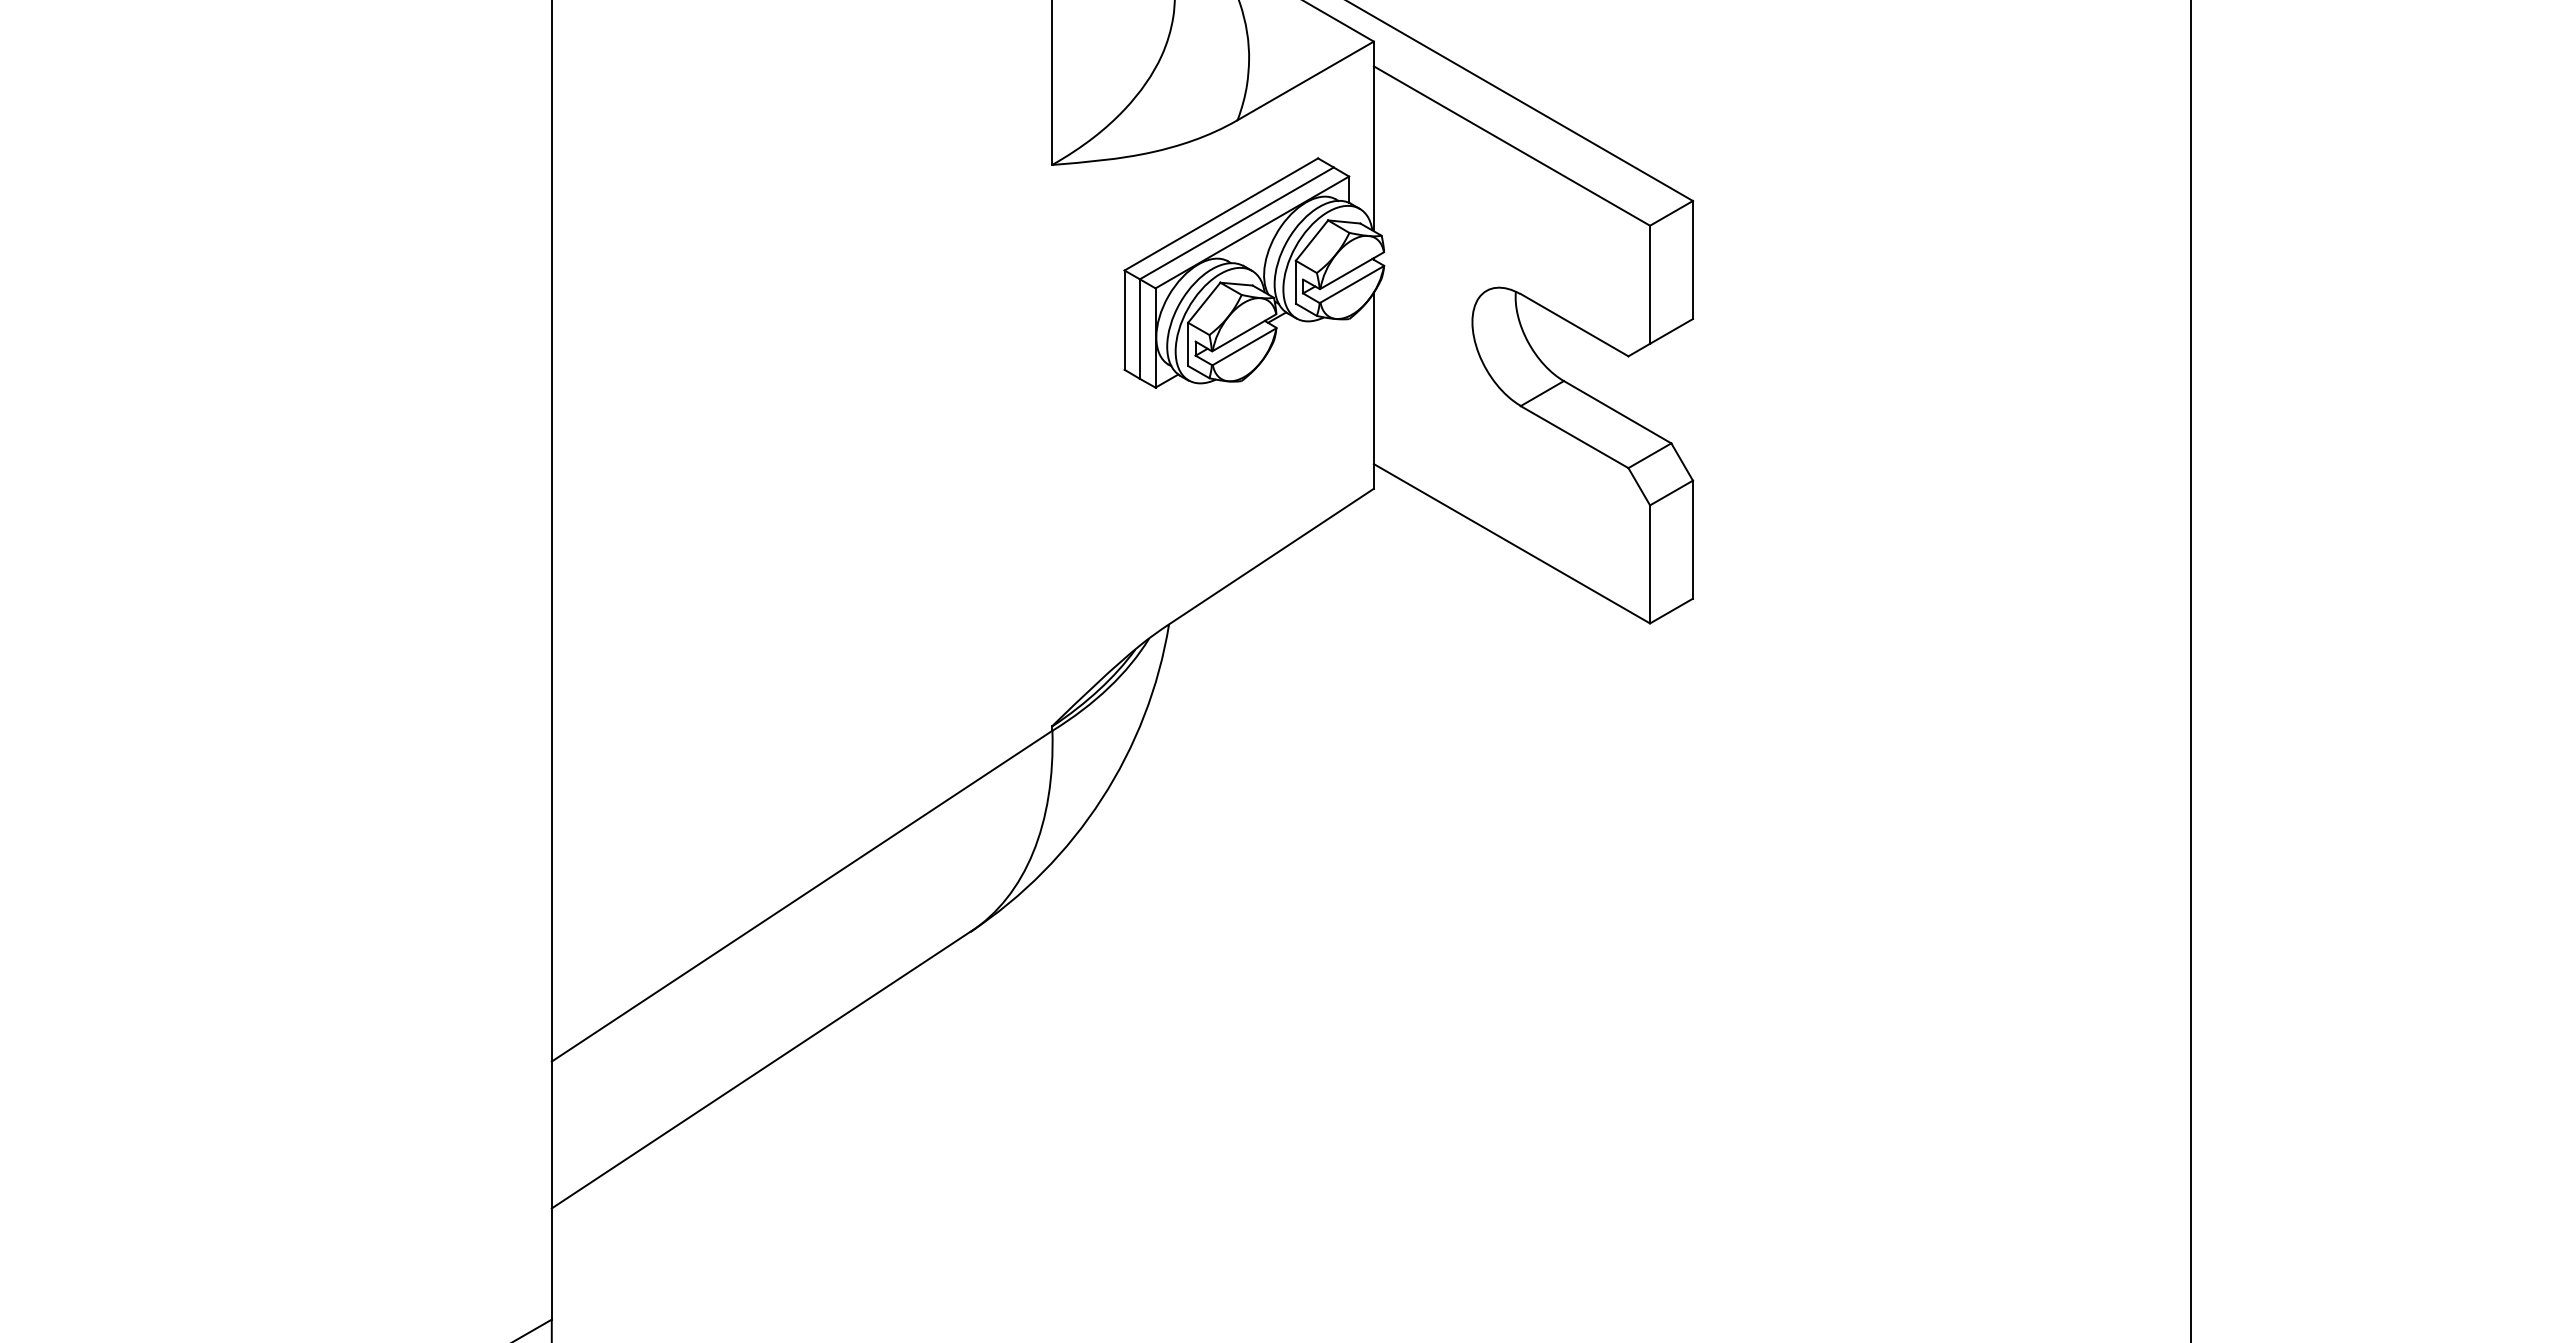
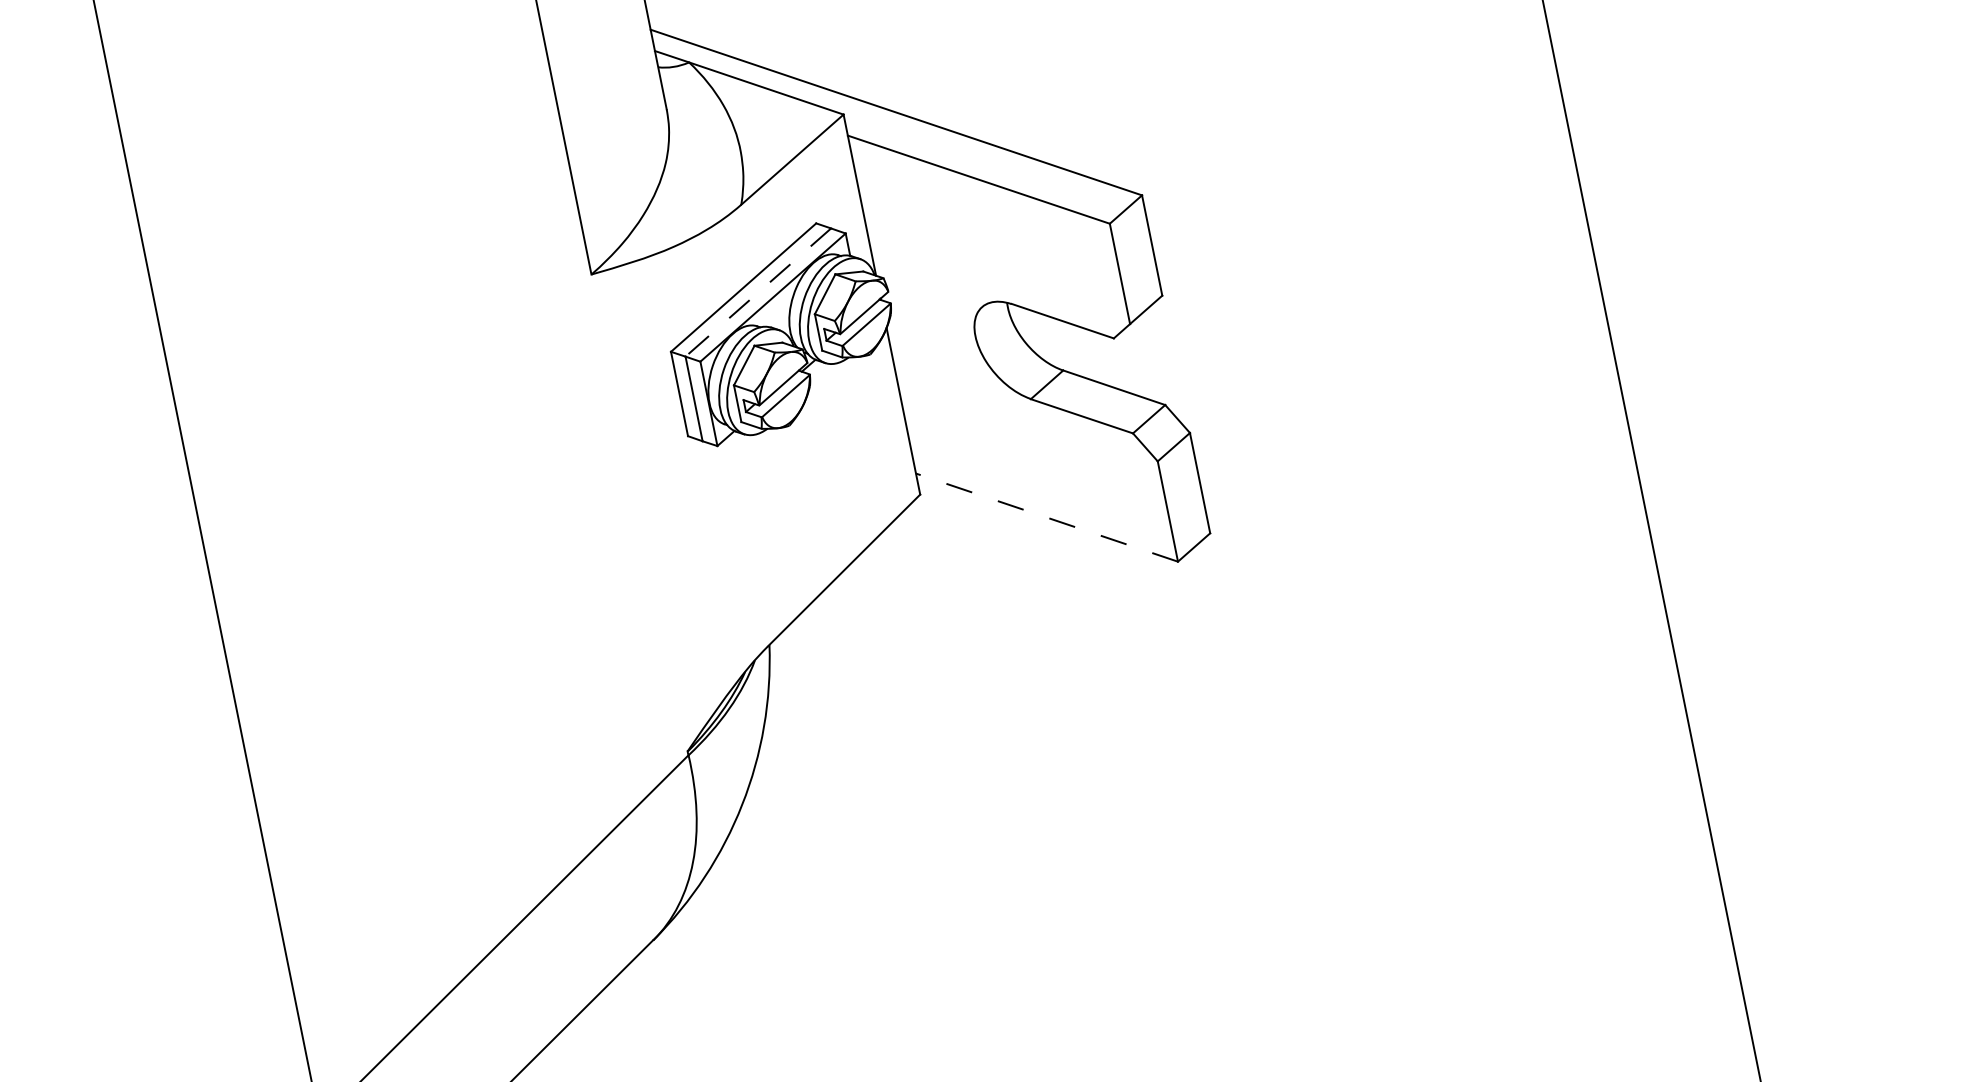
line: (1236, 223) -> (758, 292), solid -> dashed
line: (1511, 543) -> (1046, 517), solid -> dashed

